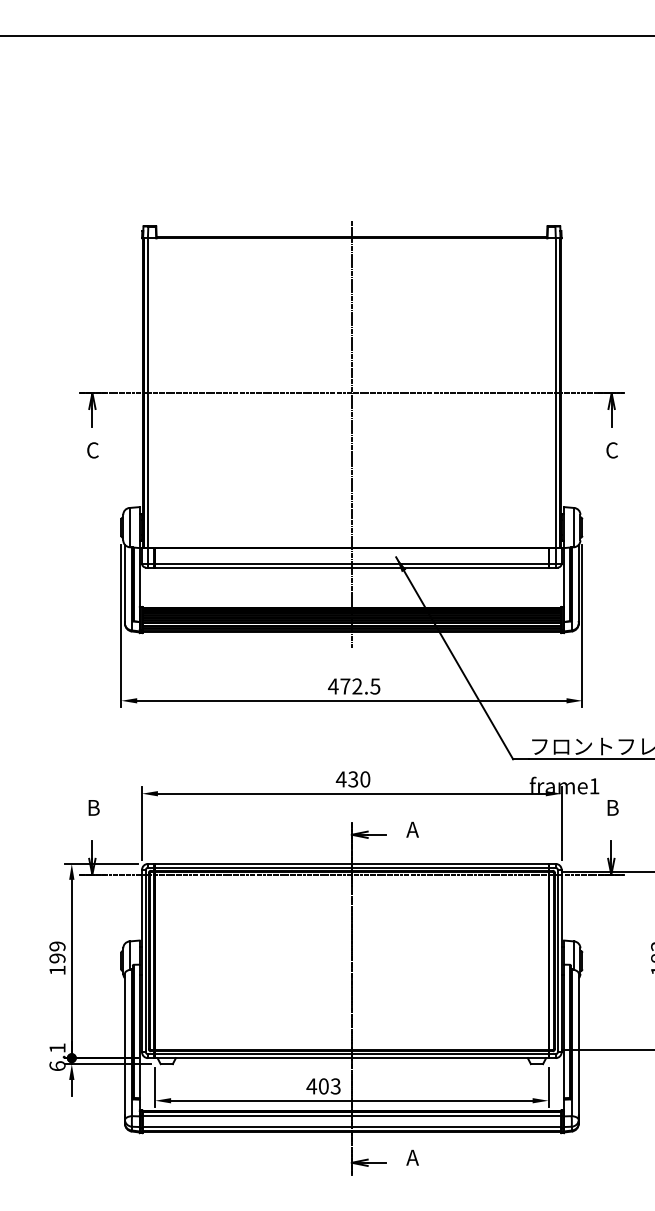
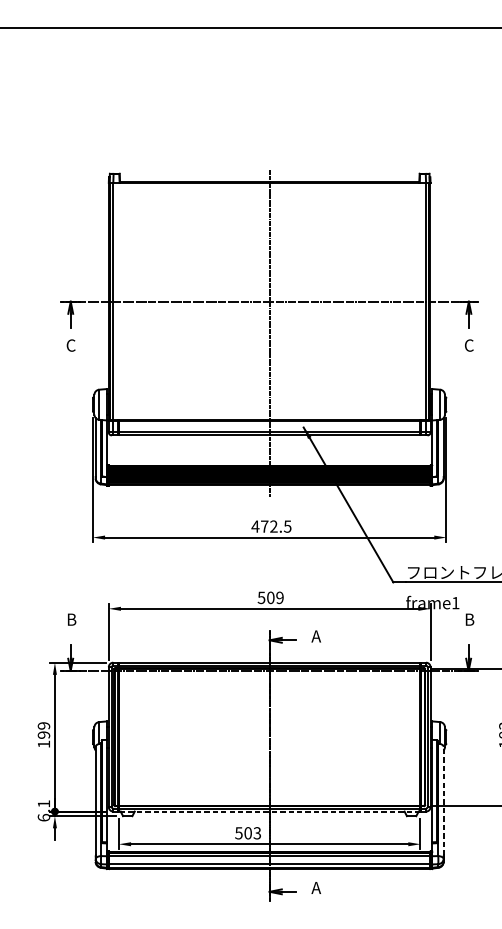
text: (352, 779) -> (270, 597), 430 -> 509
line: (578, 1044) -> (443, 801), solid -> dashed
line: (351, 1058) -> (269, 811), solid -> dashed
text: (311, 1086) -> (238, 833), 403 -> 503

